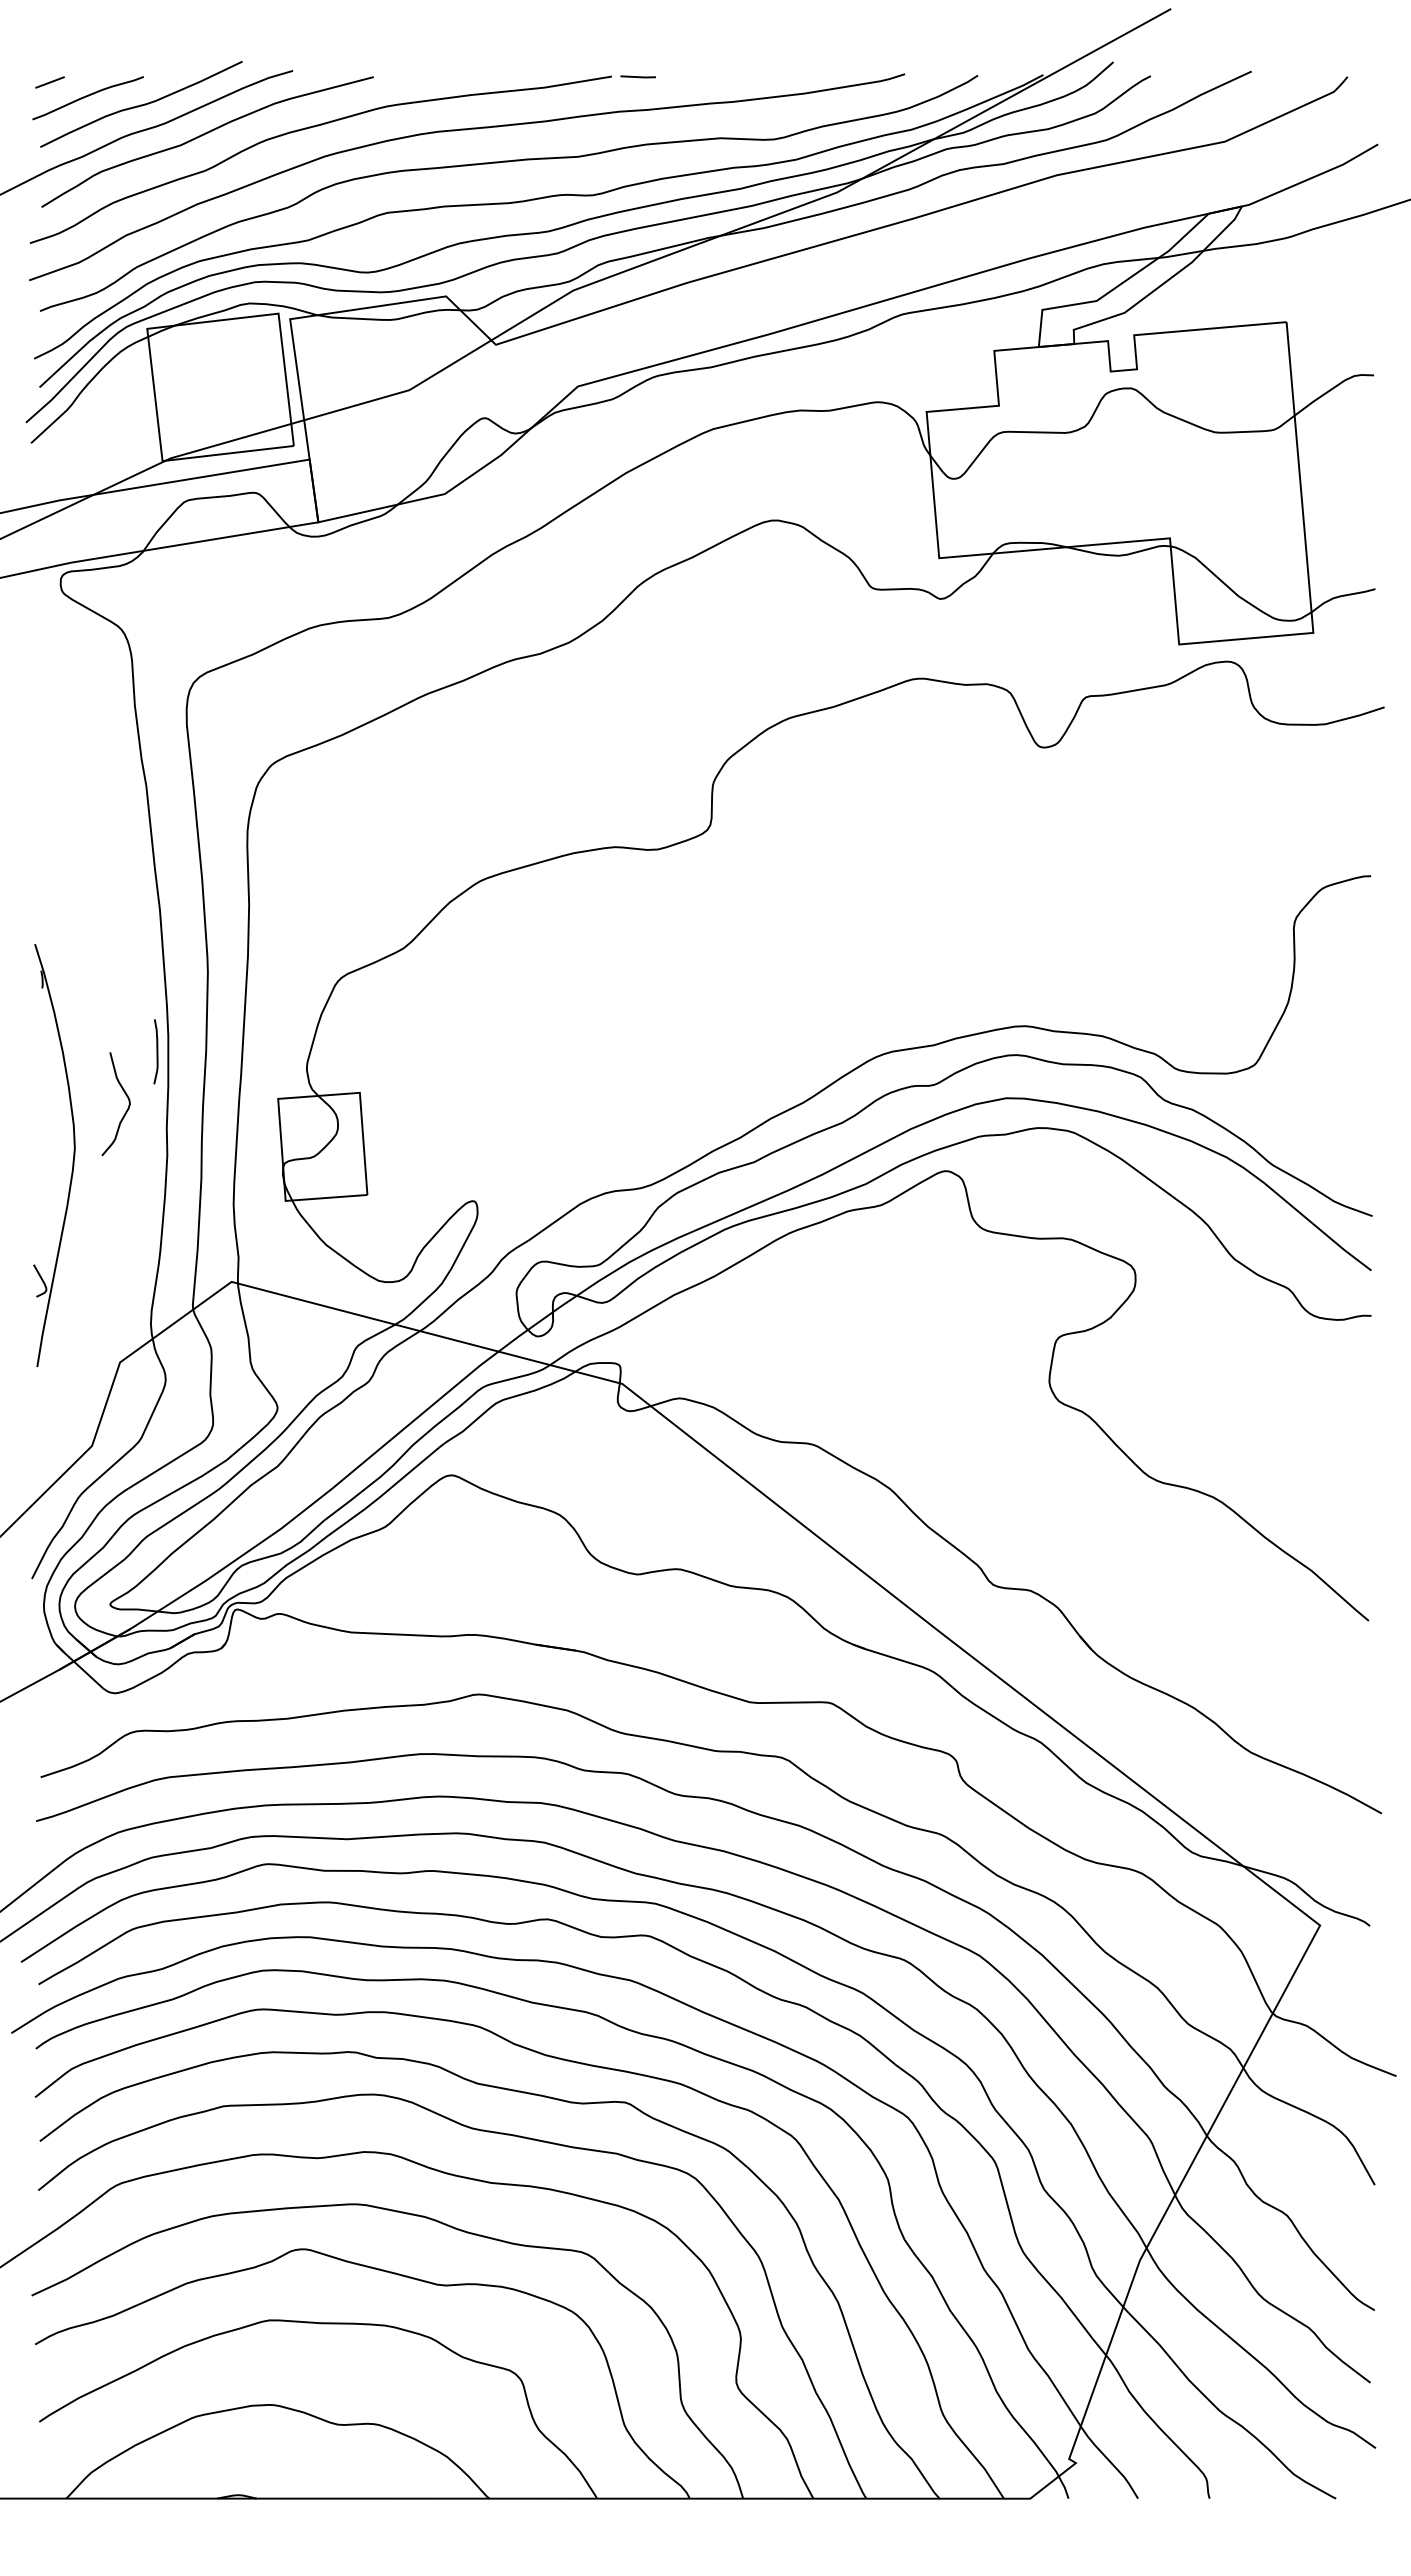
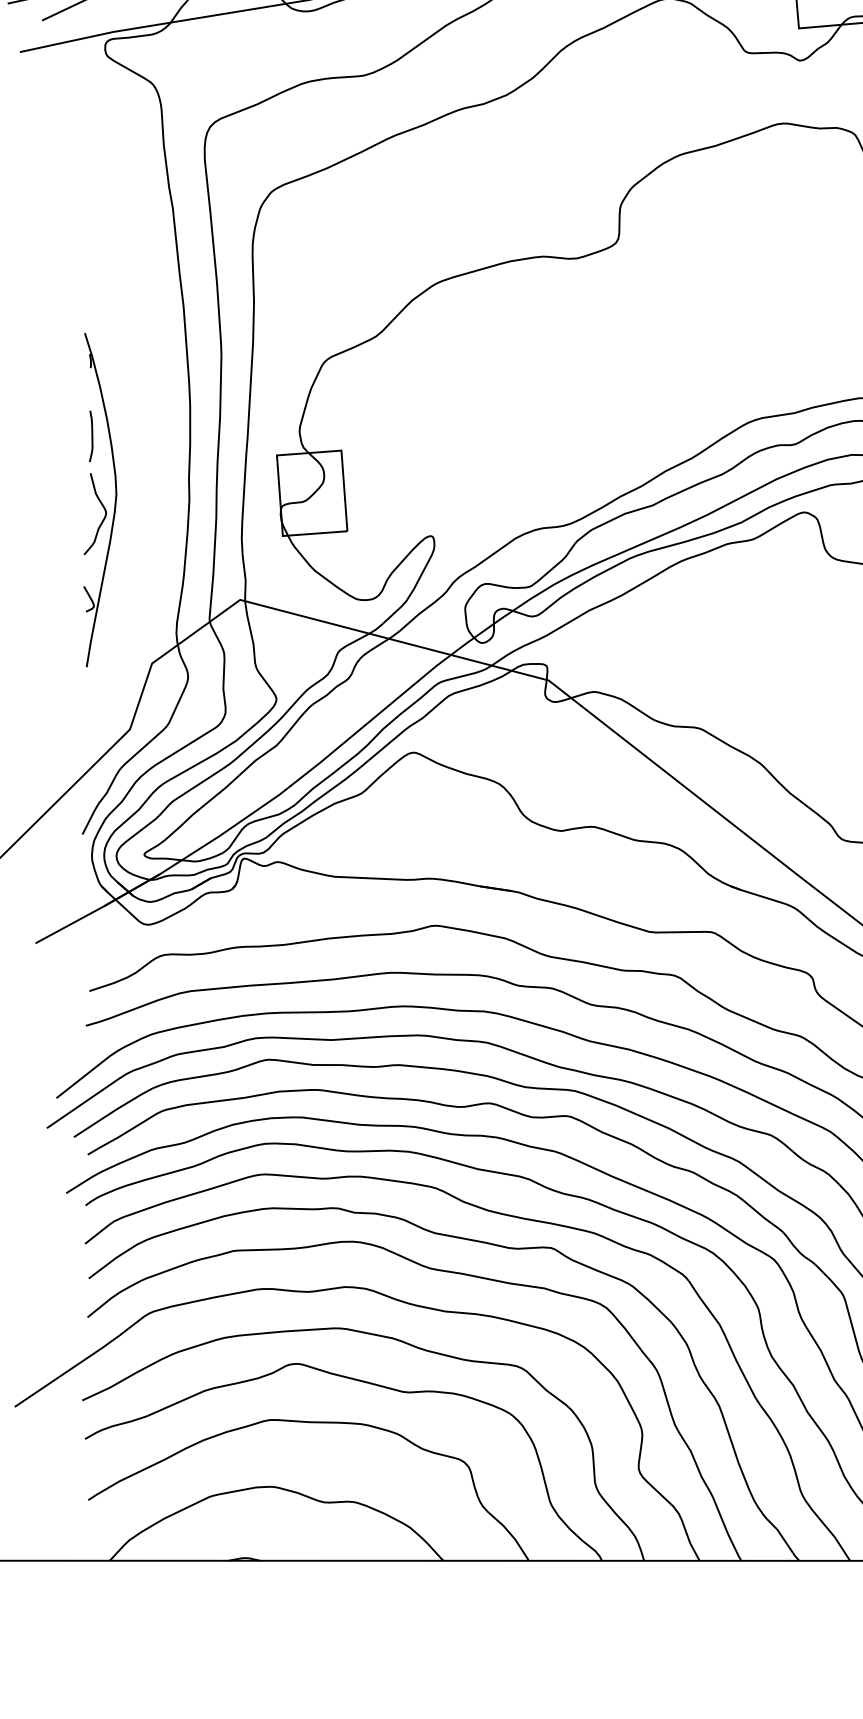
curve: (156, 1051) -> (91, 436), moved
curve: (126, 1109) -> (103, 518), moved

